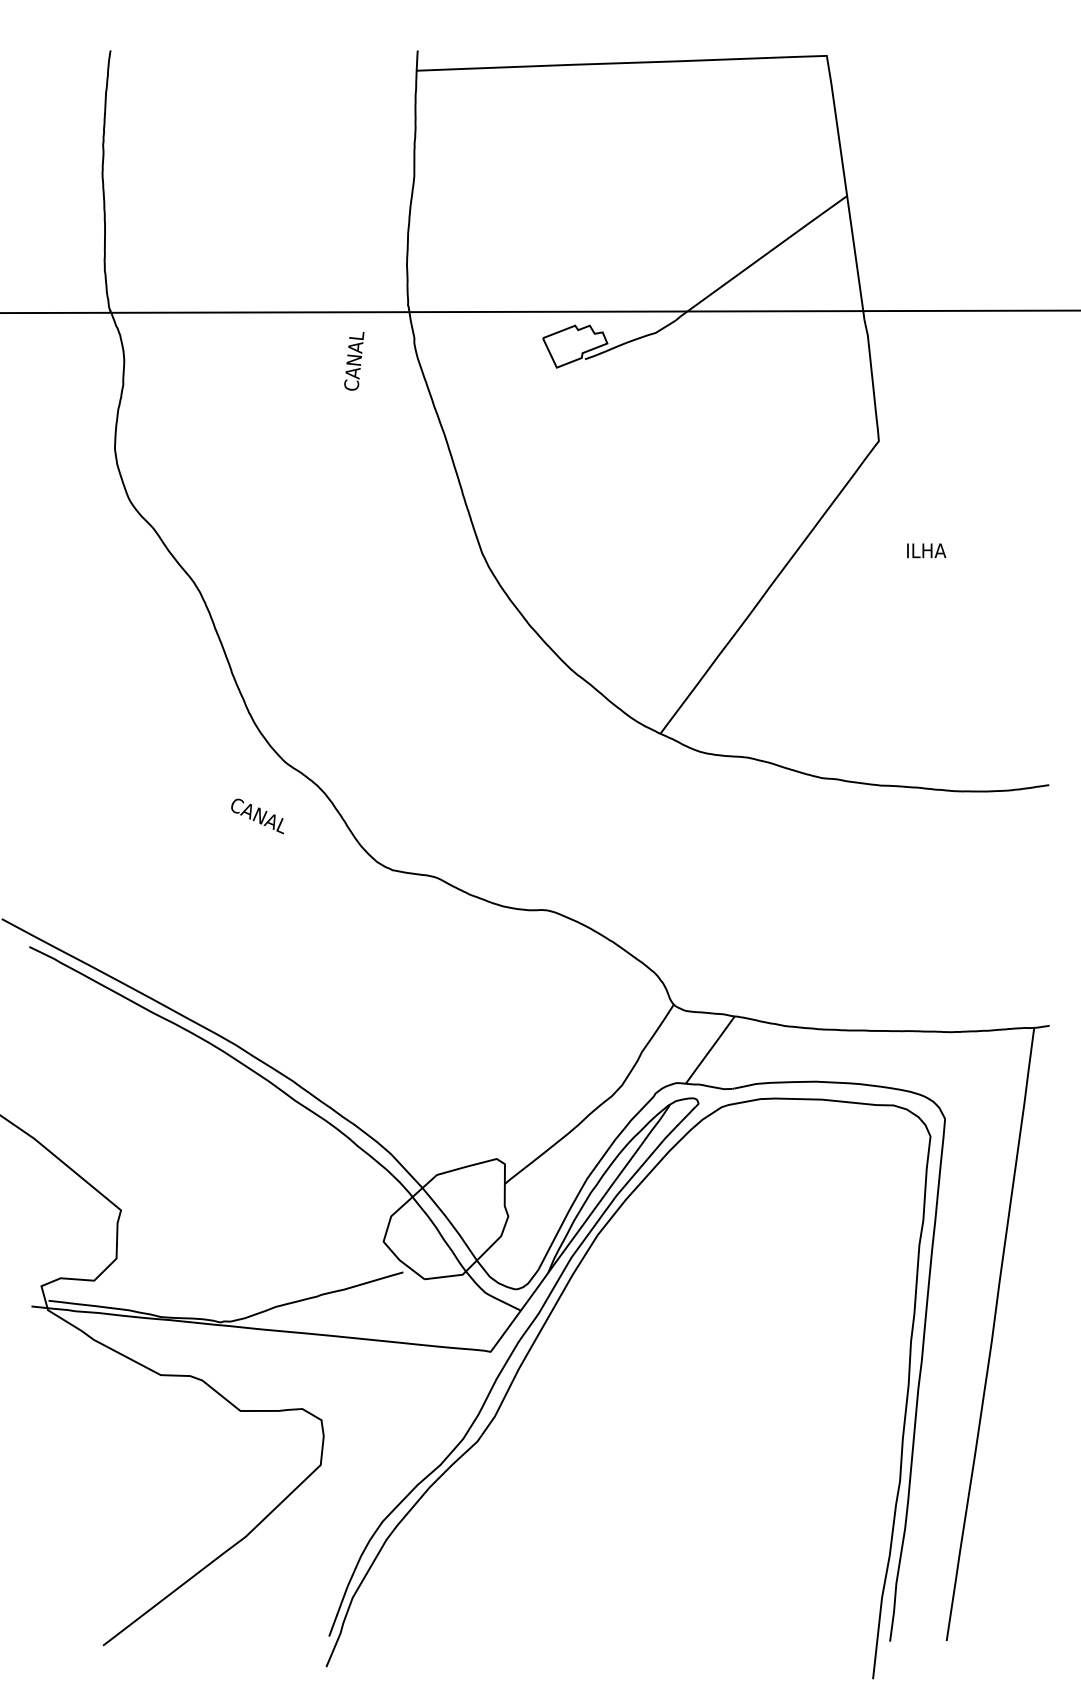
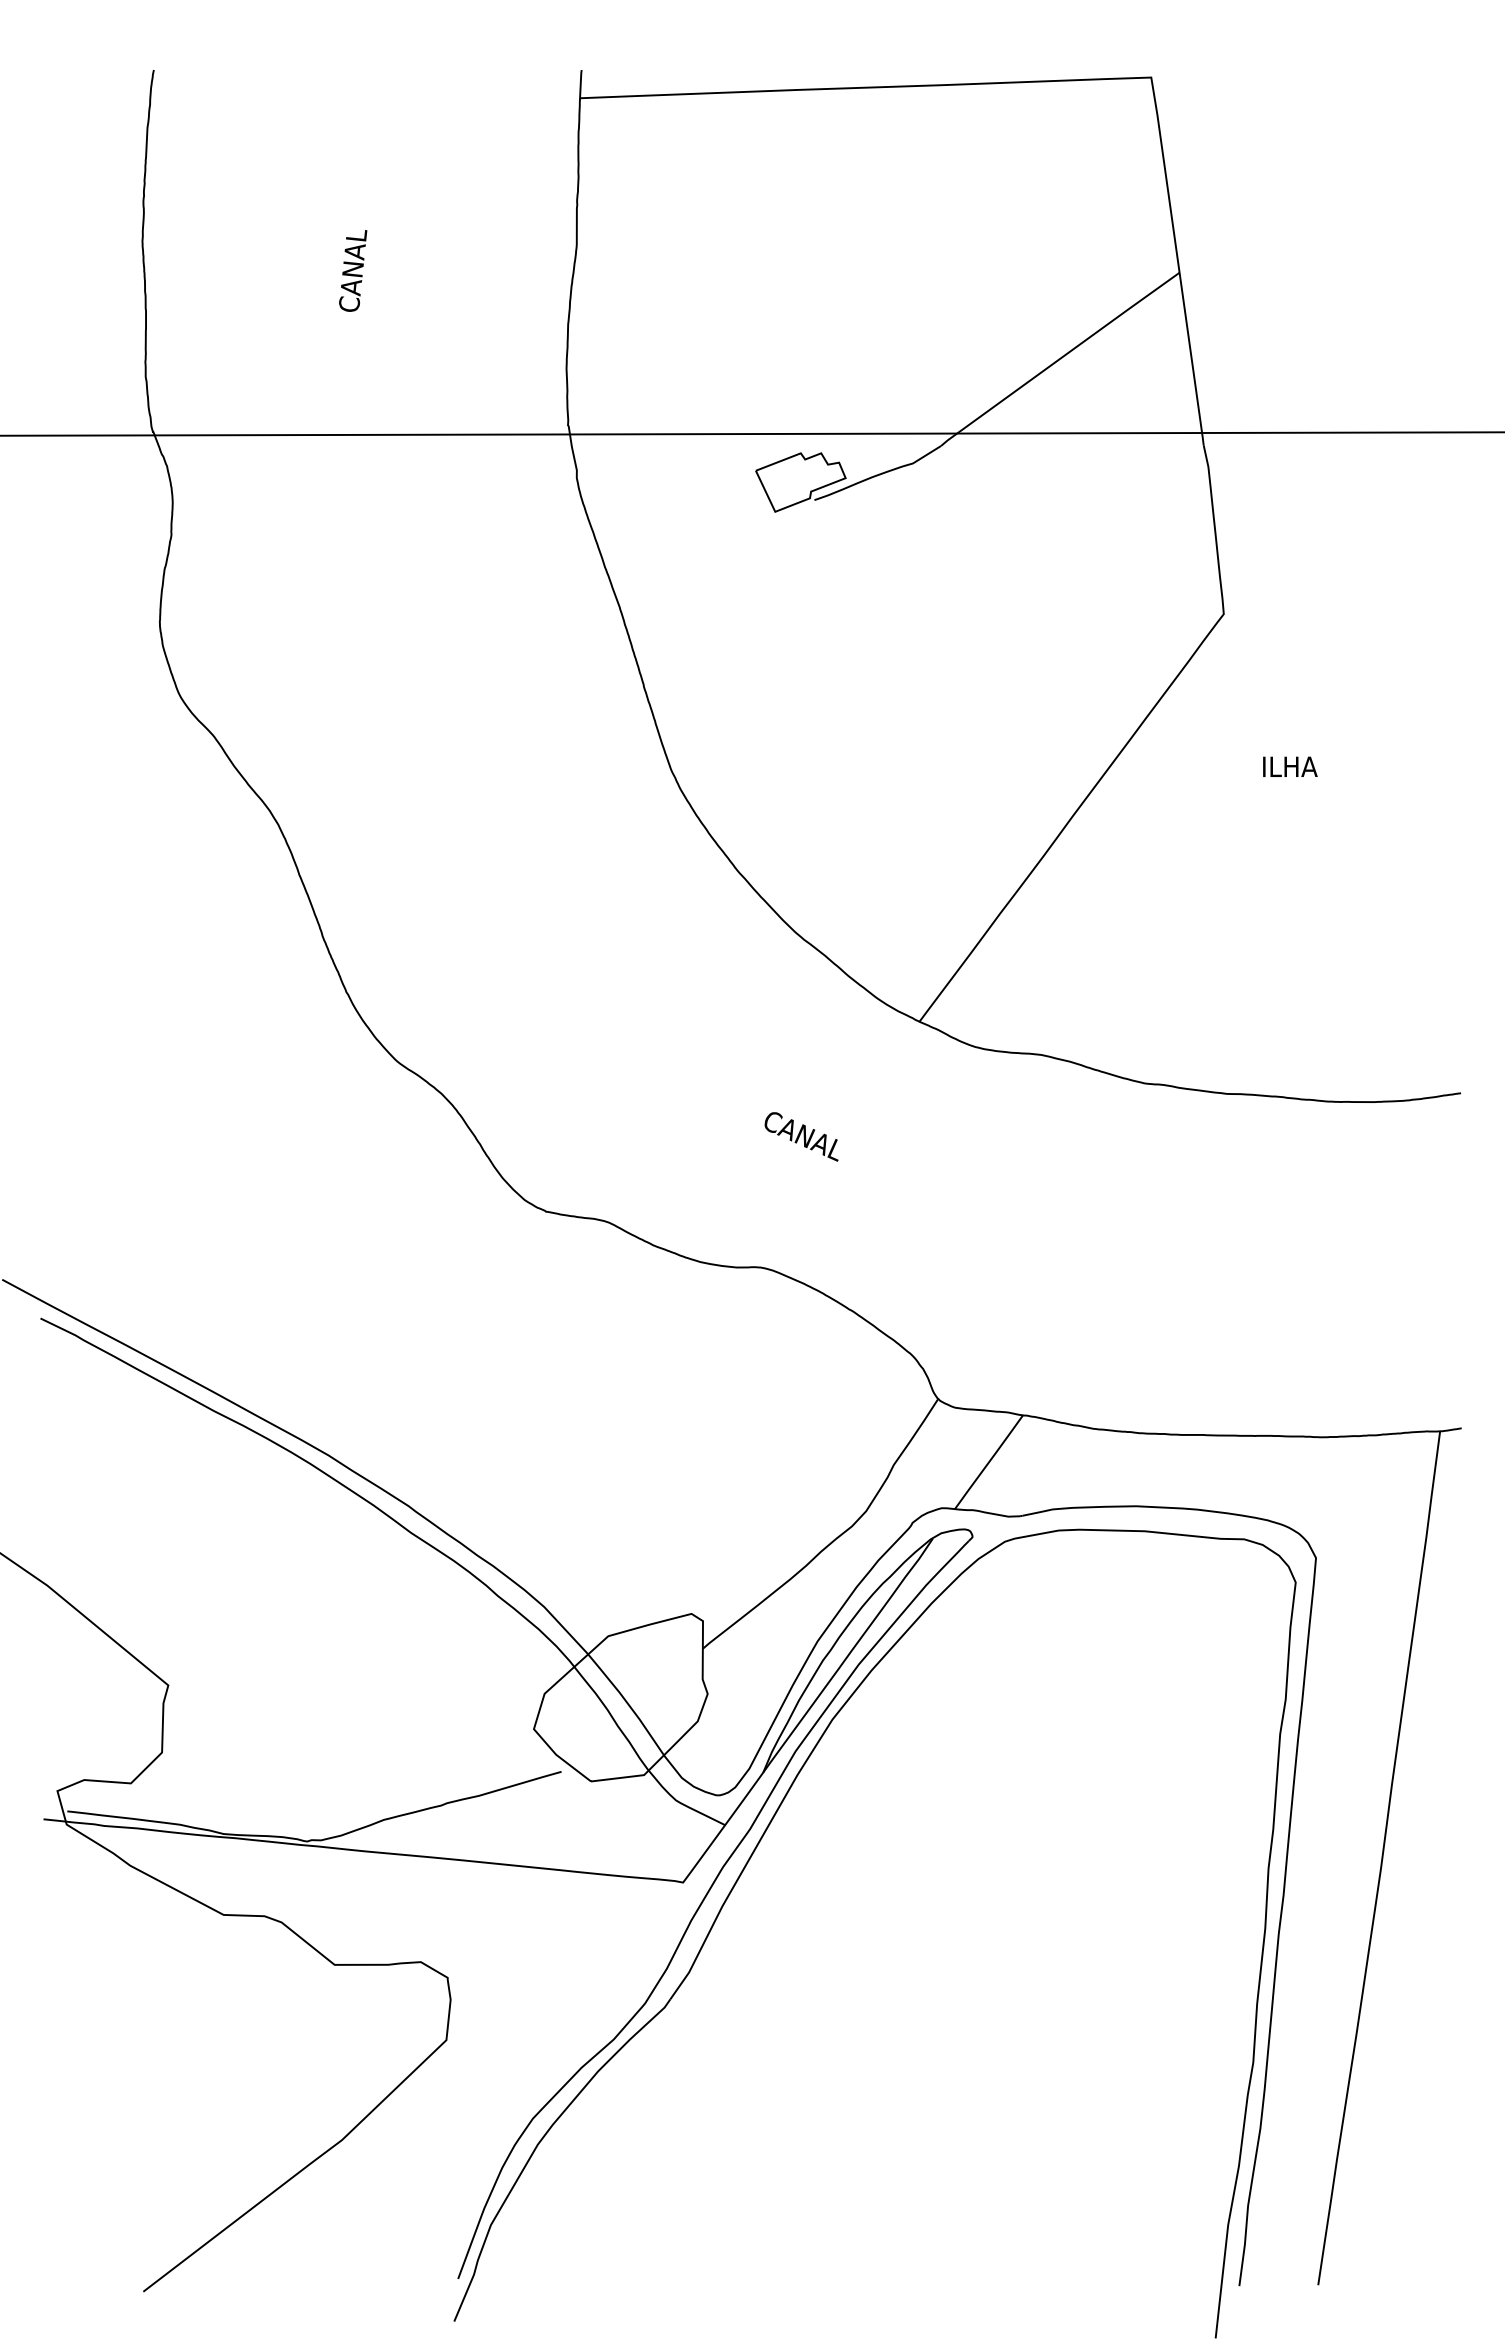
text: (354, 361) -> (353, 270), moved
text: (257, 816) -> (801, 1136), moved

